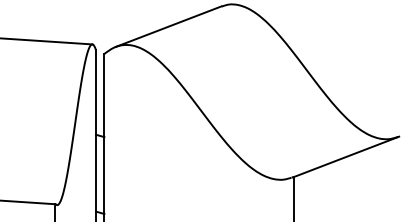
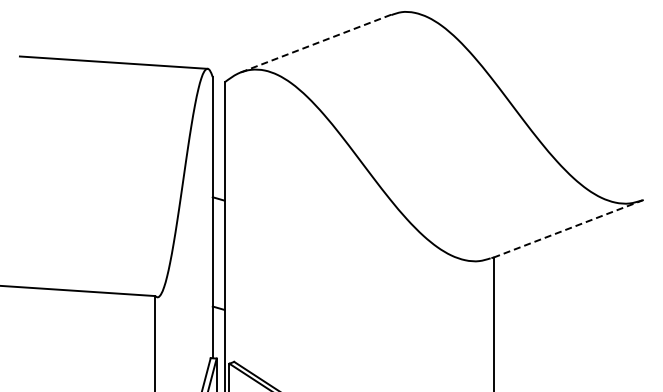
line: (168, 26) -> (315, 43), solid -> dashed
line: (346, 156) -> (568, 228), solid -> dashed

